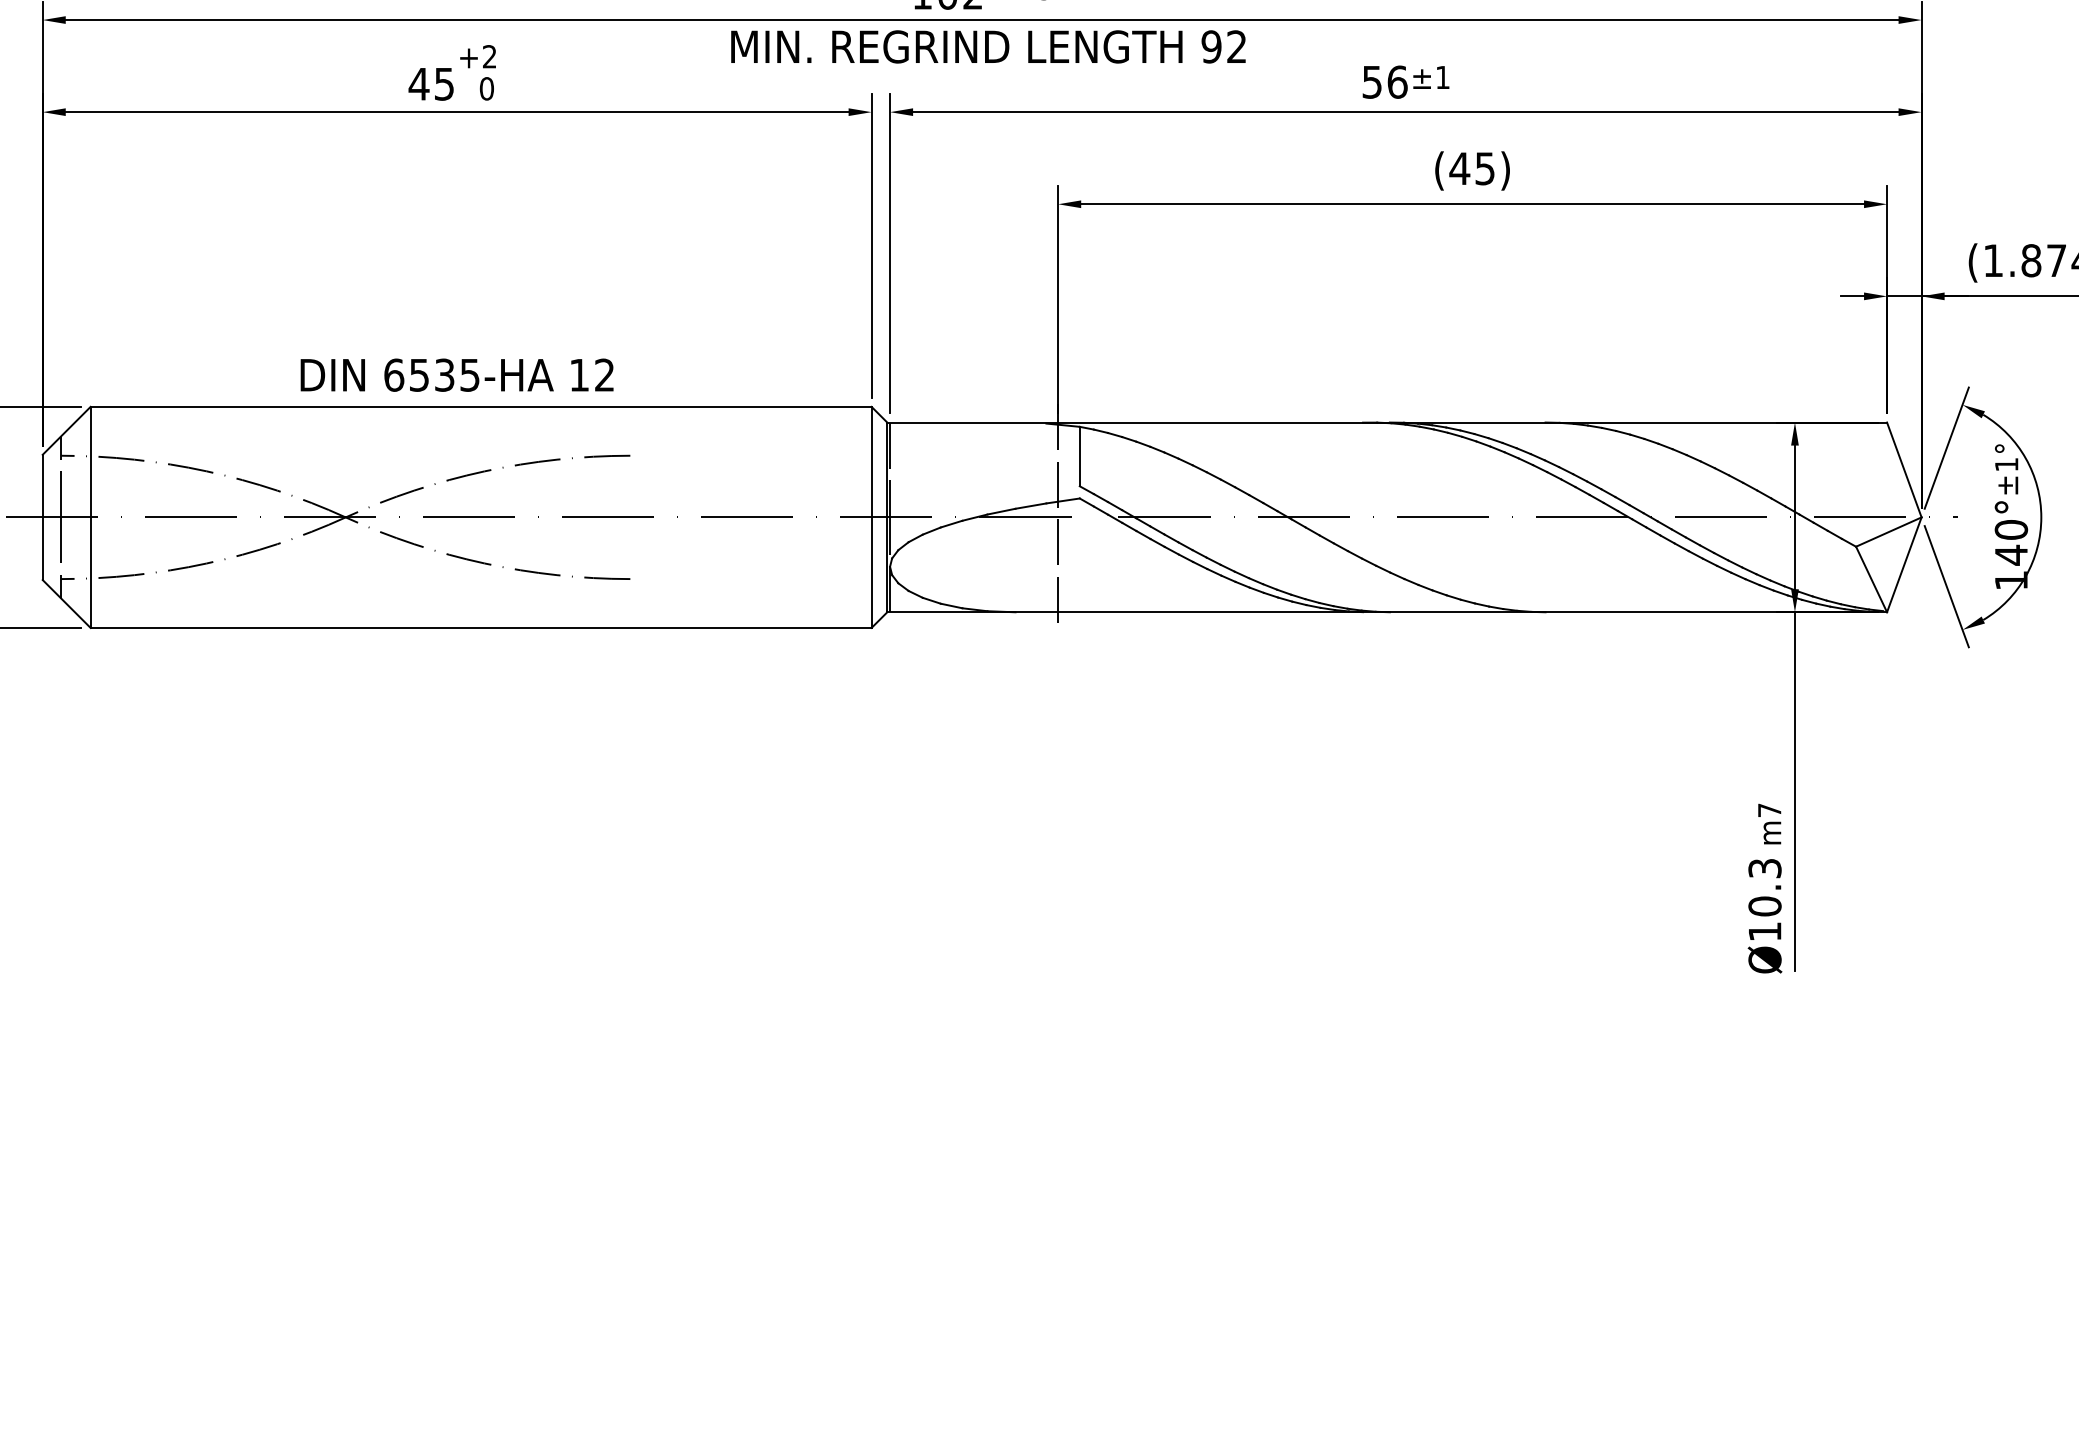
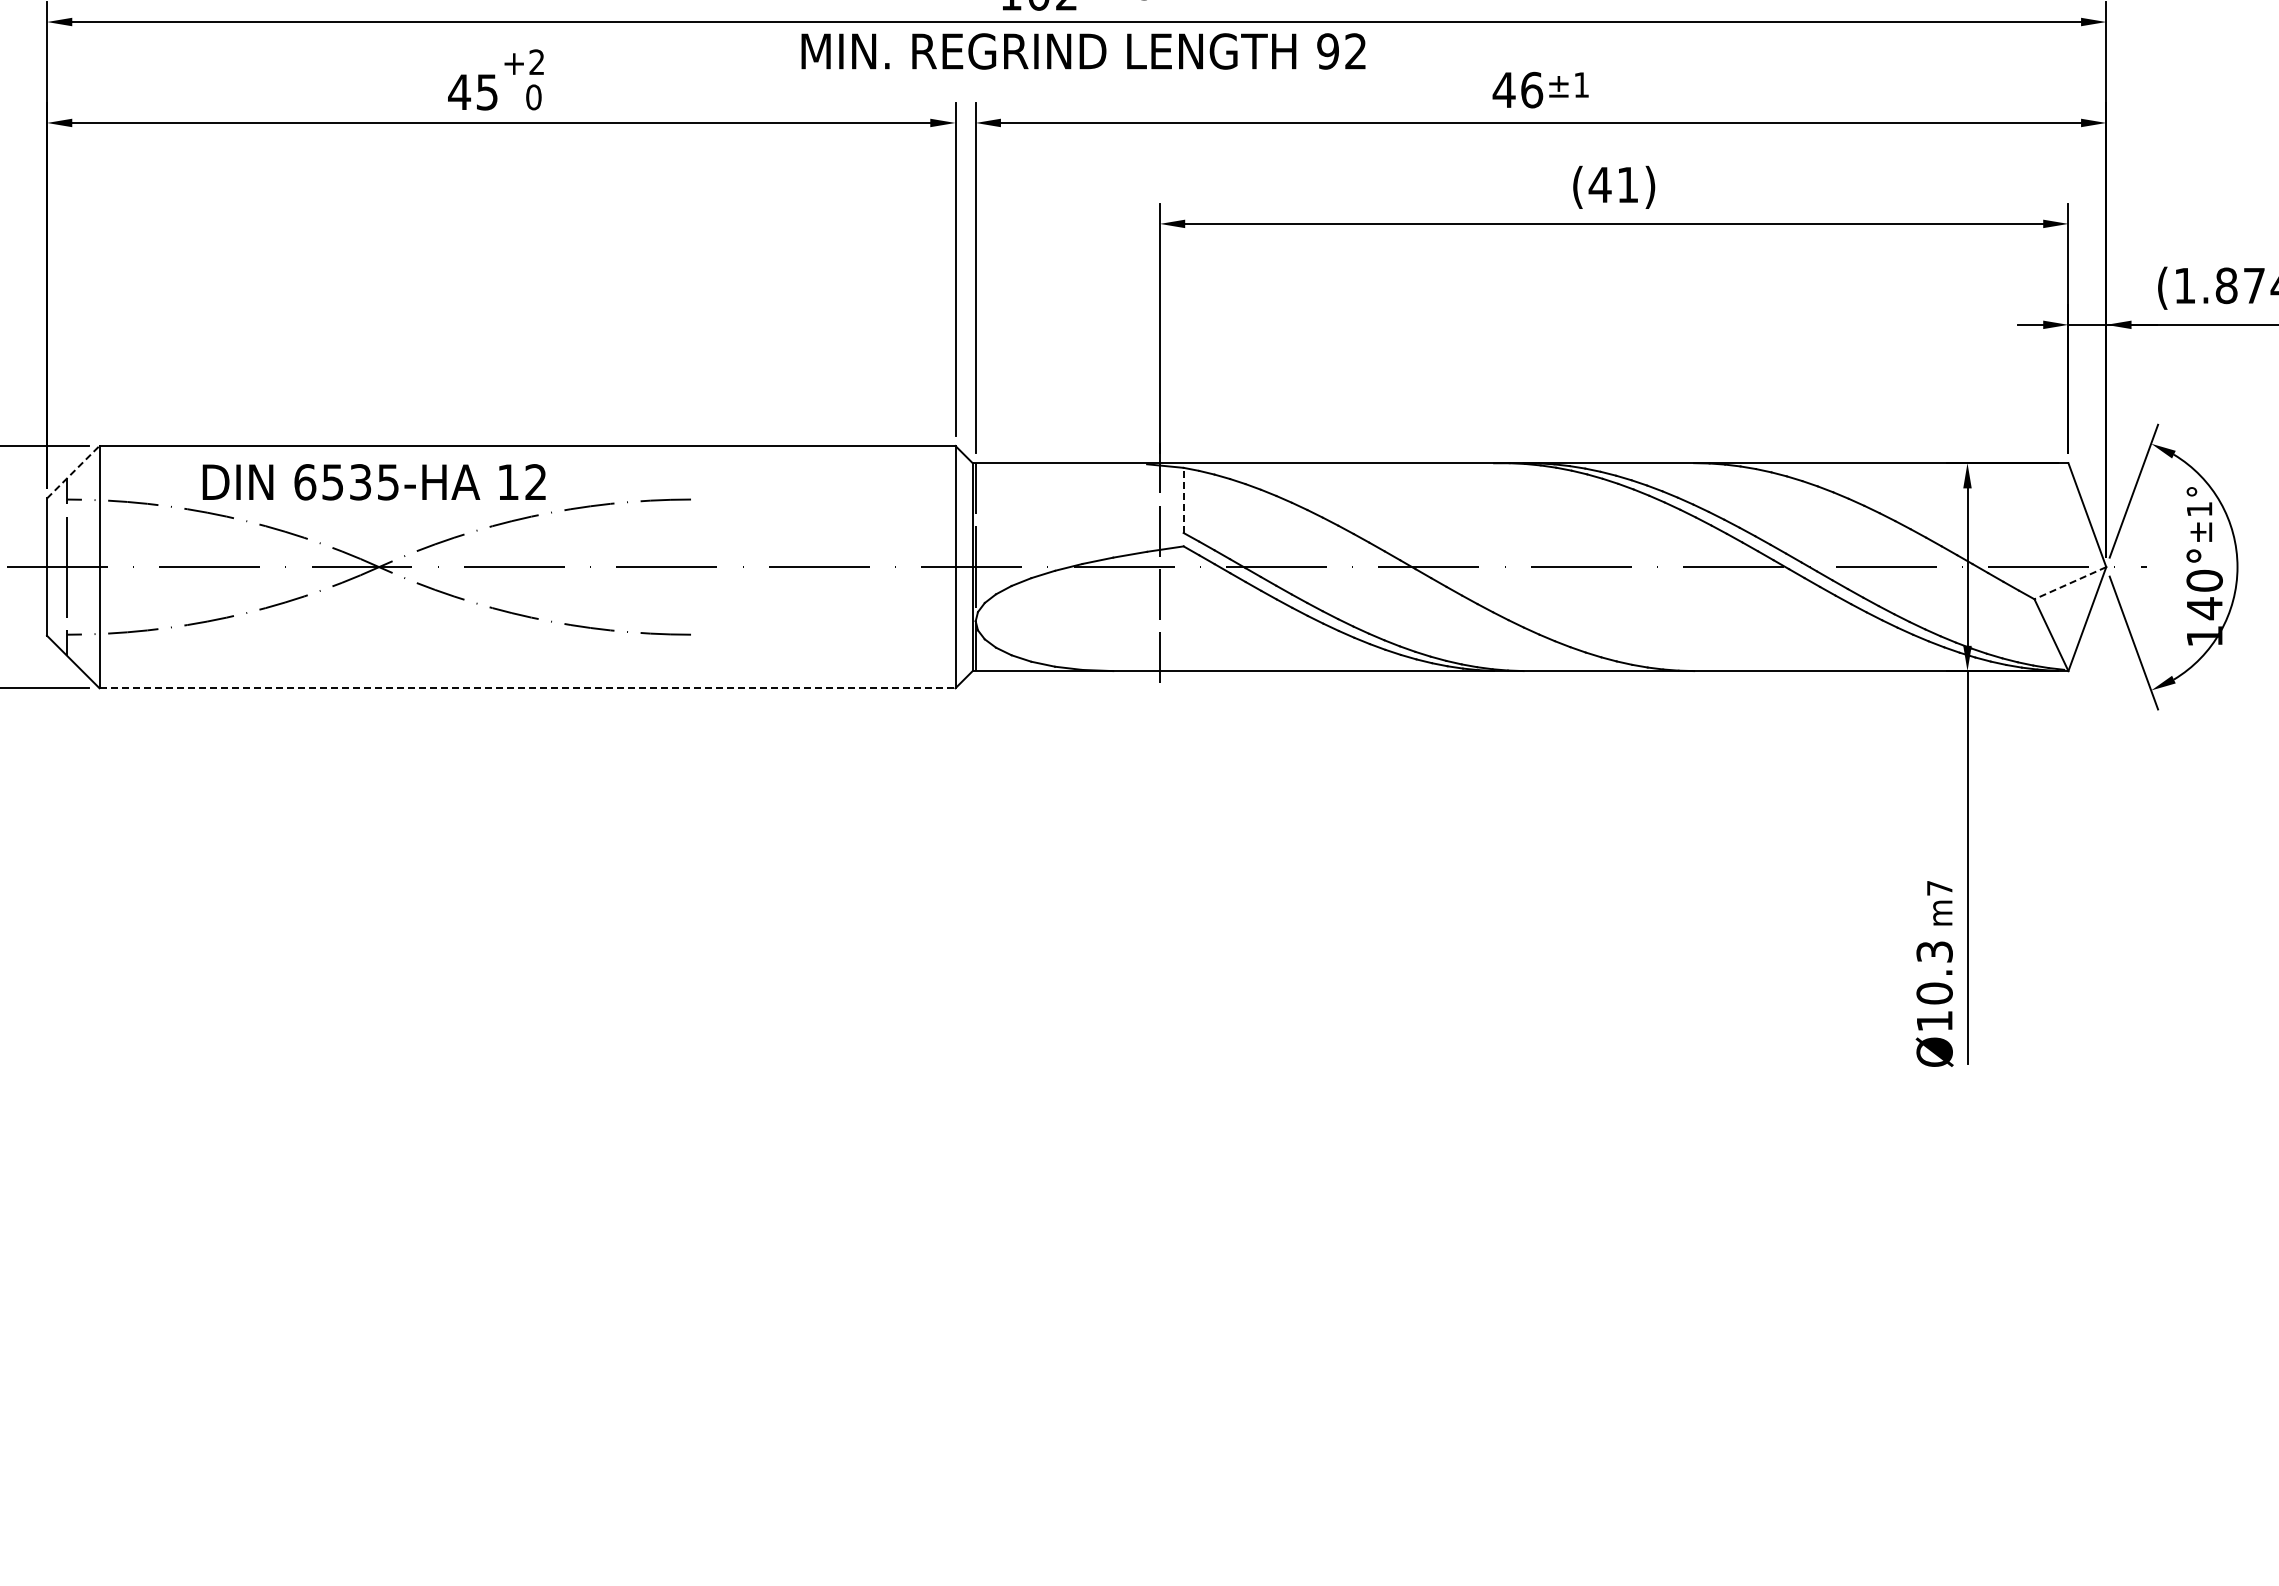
text: (1371, 82) -> (1503, 90), 56 -> 46
text: (1484, 169) -> (1627, 185), (45) -> (41)
text: (456, 375) -> (373, 482), moved
line: (66, 430) -> (73, 471), solid -> dashed
line: (1079, 456) -> (1183, 500), solid -> dashed
line: (1888, 532) -> (2069, 583), solid -> dashed
line: (482, 628) -> (528, 688), solid -> dashed

